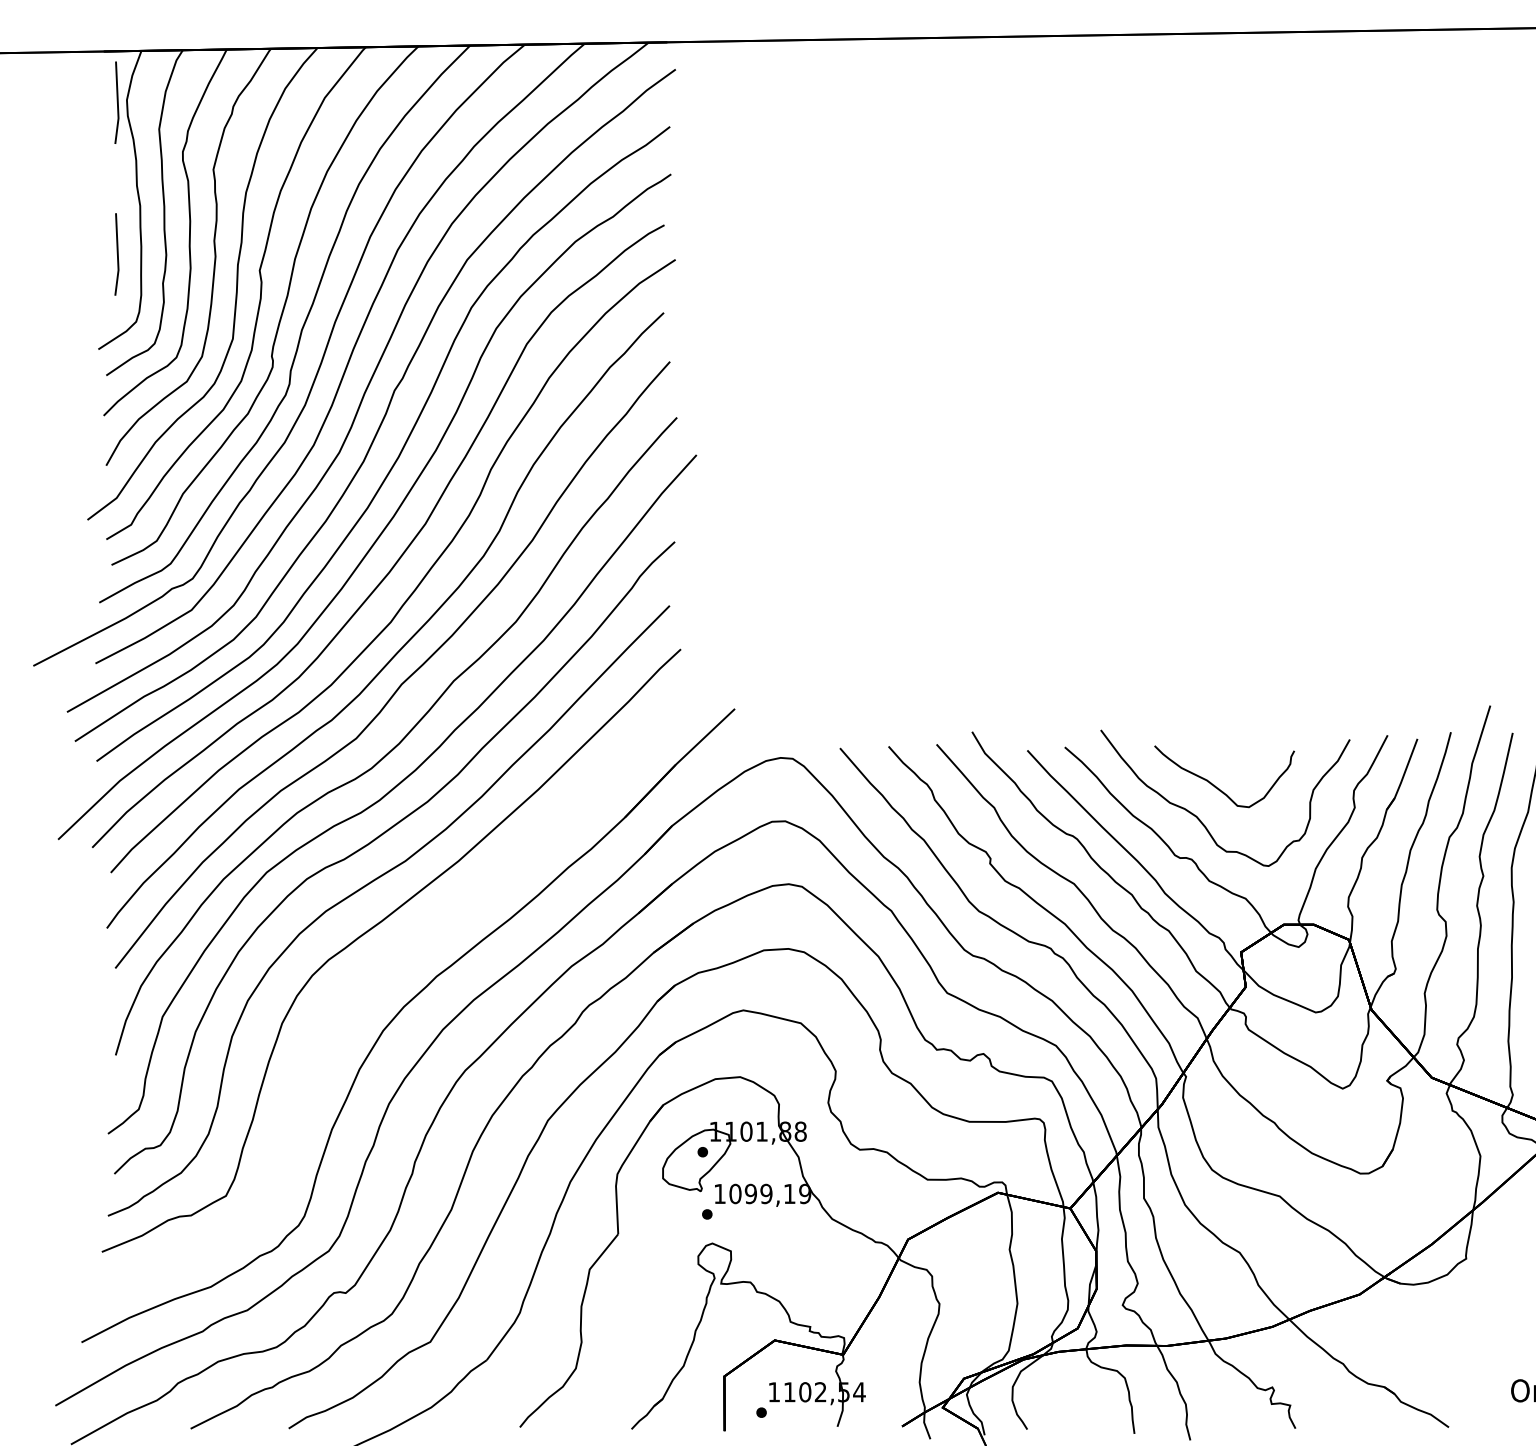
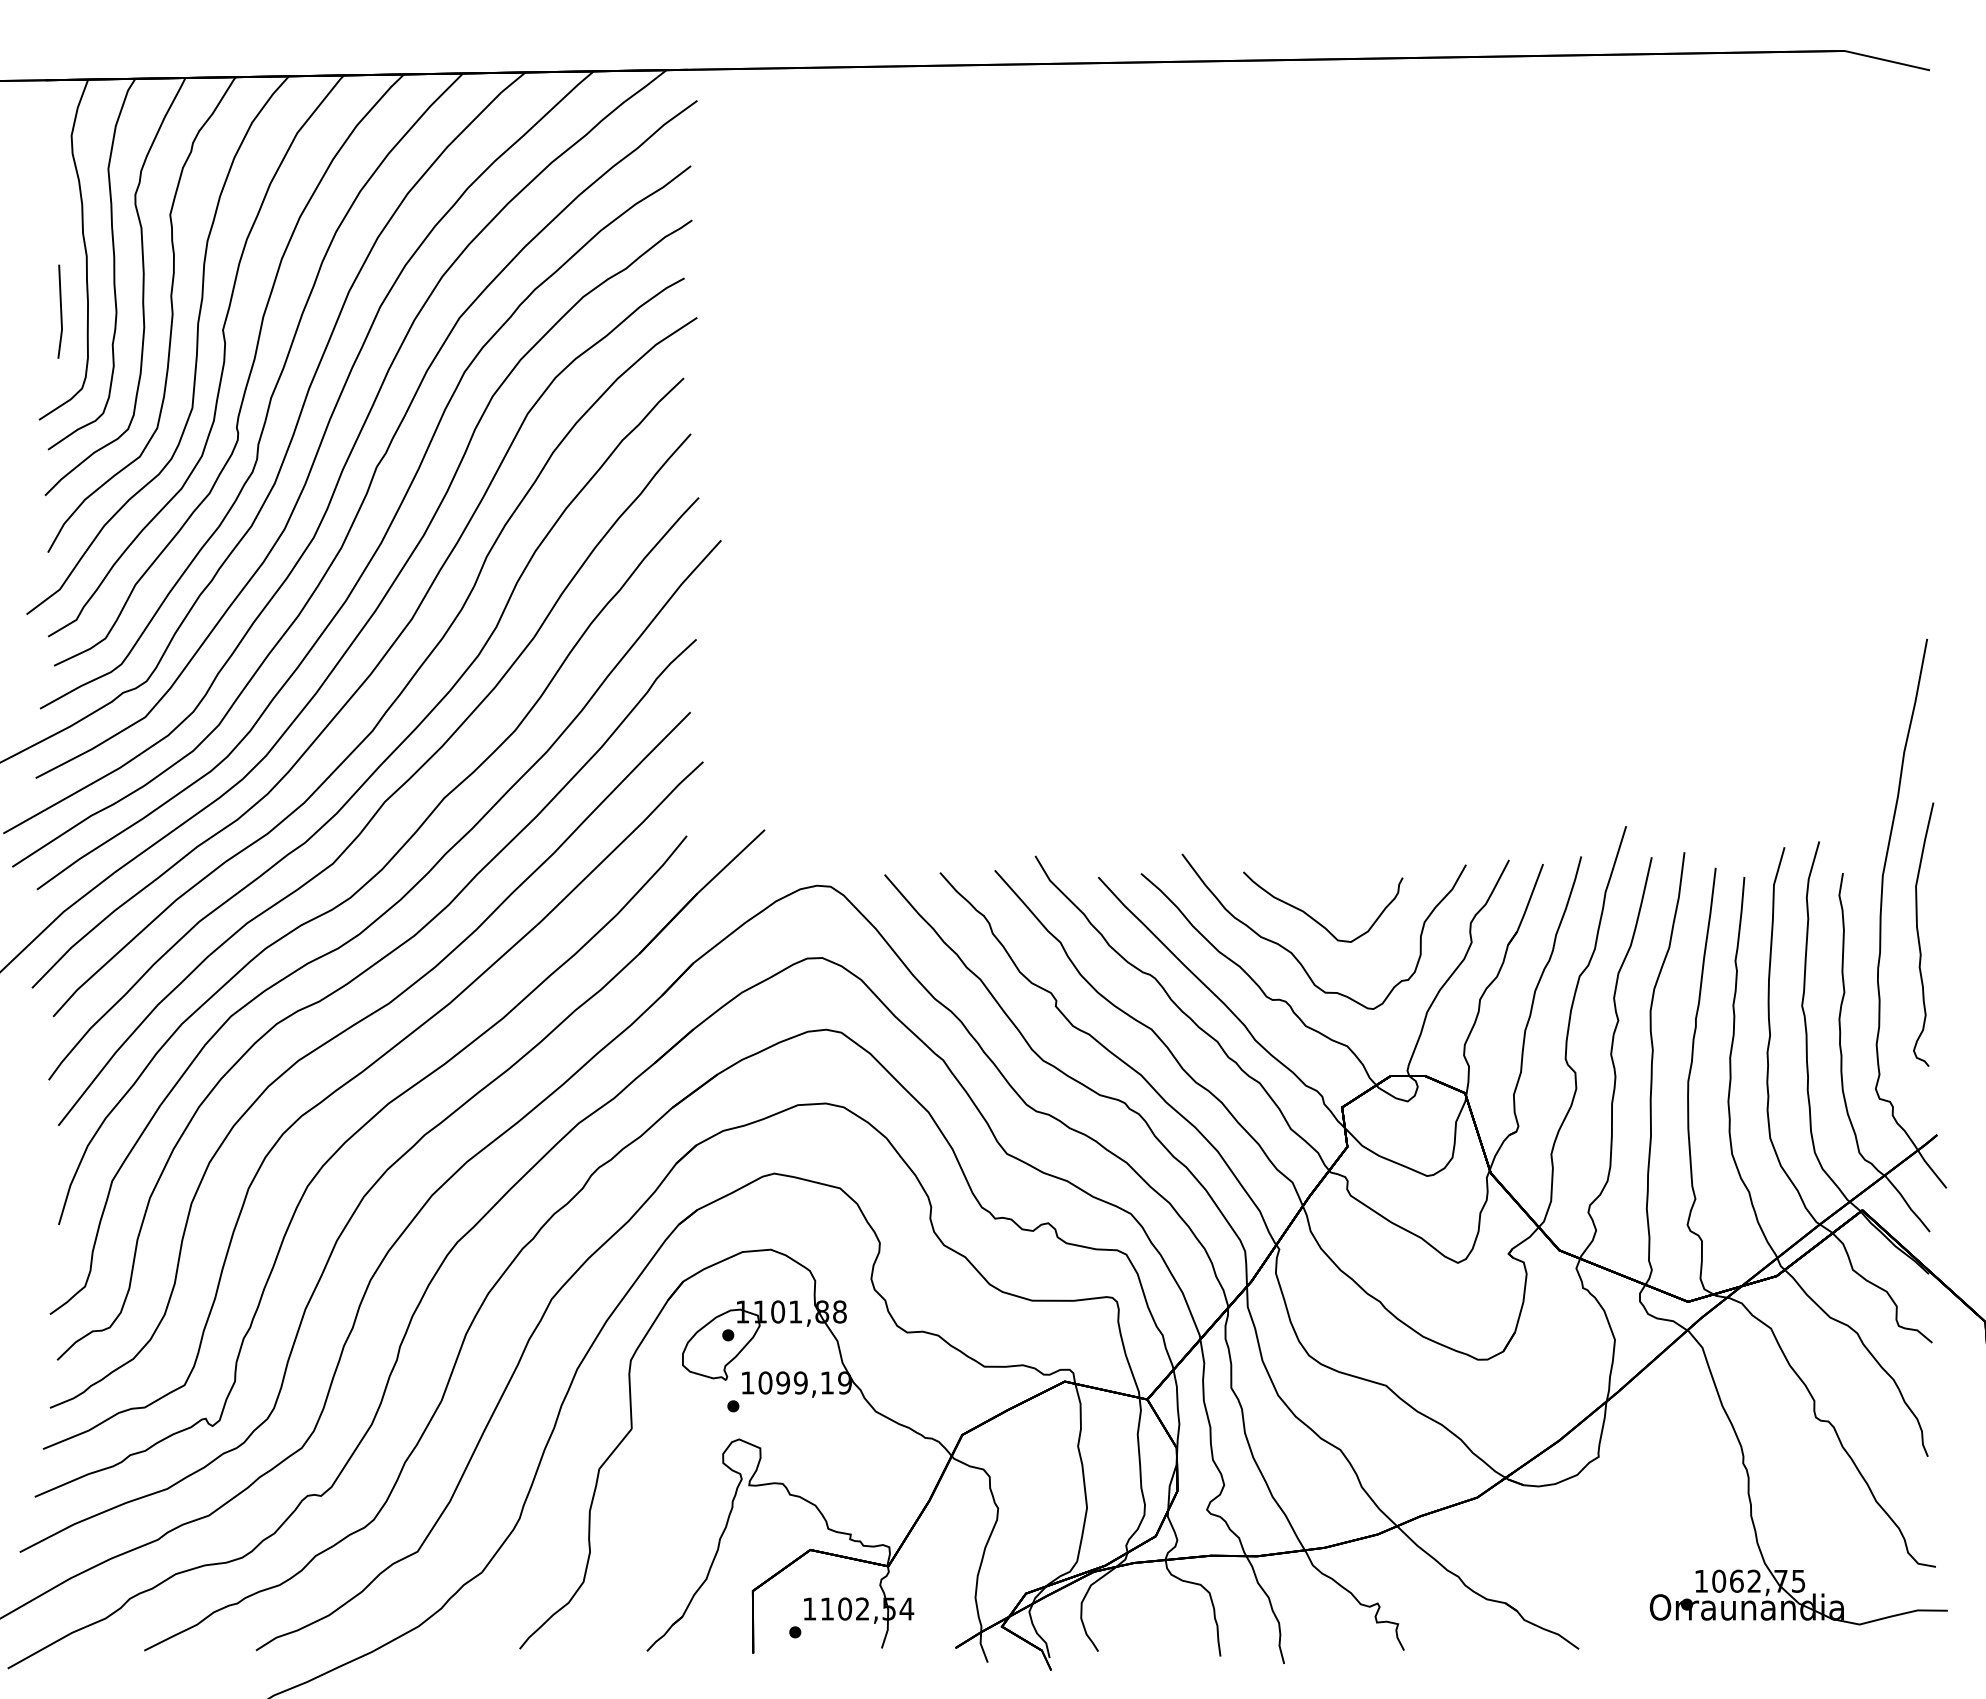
line: (117, 102) -> (60, 138), removed
curve: (363, 987) -> (341, 1147), added

